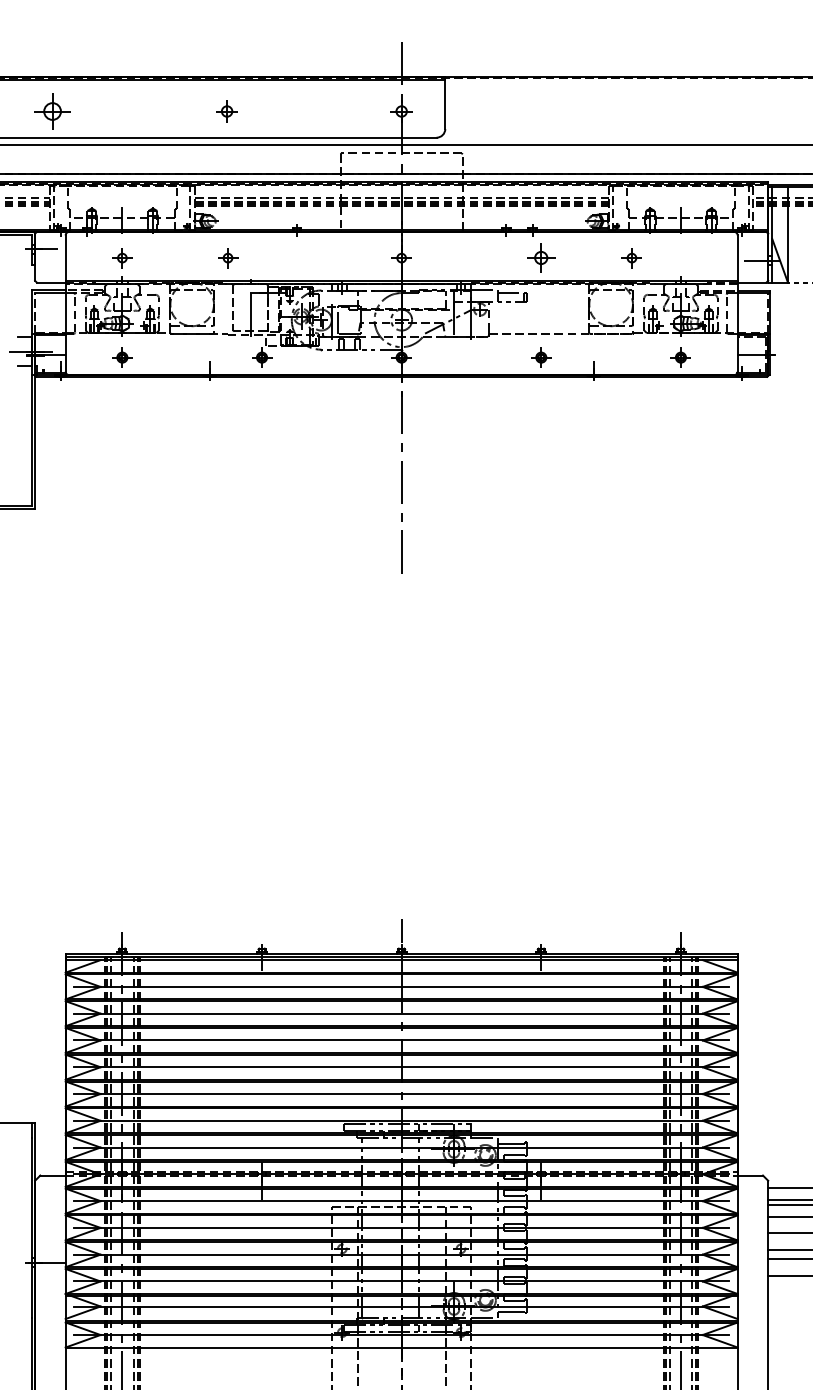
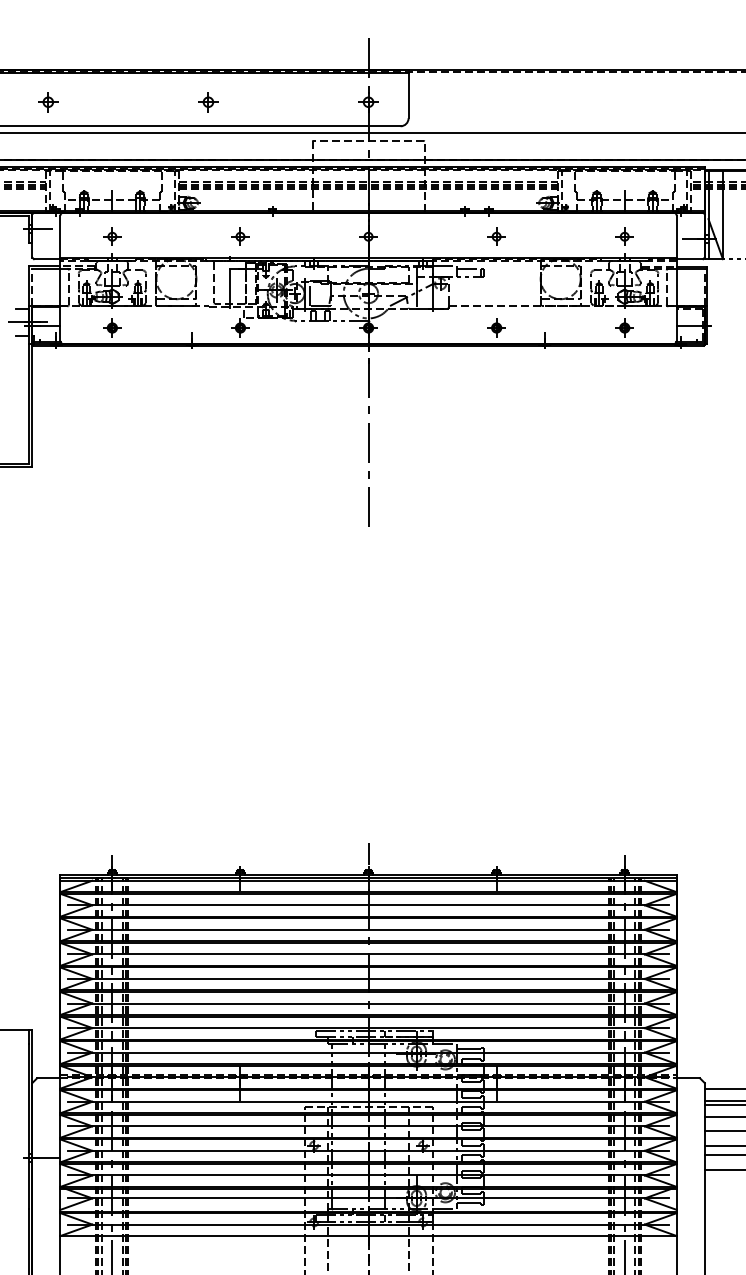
part: (52, 111) -> (48, 102), size x0.62
part: (228, 258) -> (240, 237), moved
part: (541, 258) -> (496, 237), size x0.71
part: (631, 258) -> (624, 237), moved

